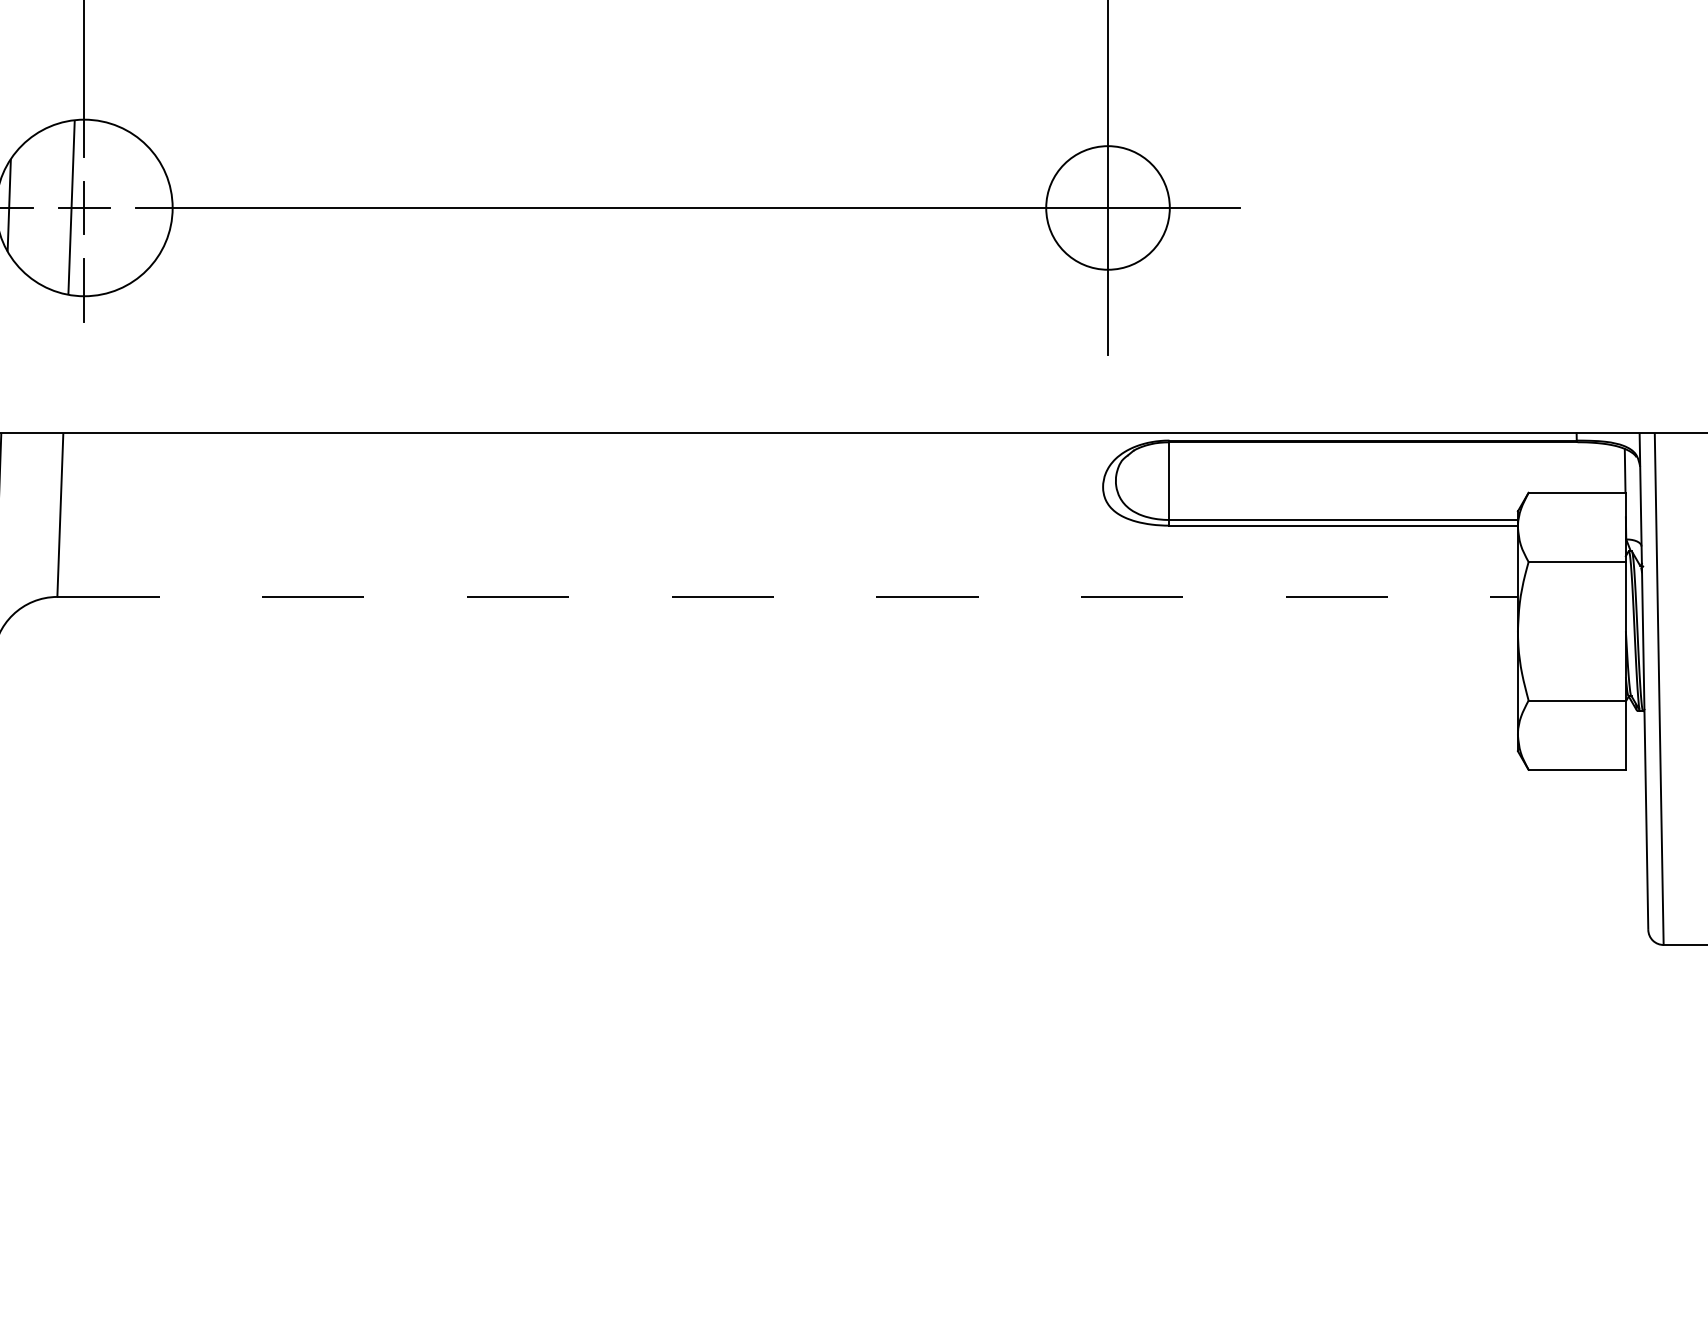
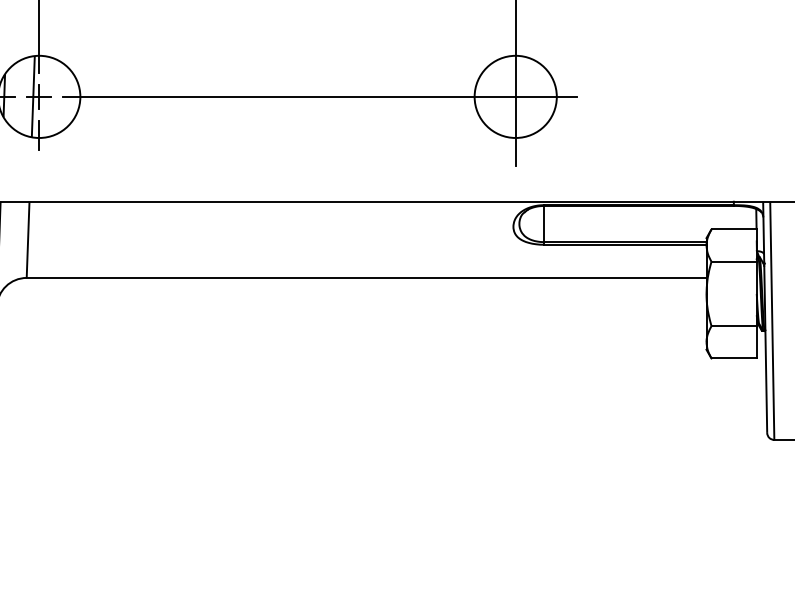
circle: (1107, 207) -> (515, 96), size x1.43
line: (787, 595) -> (366, 277), dashed -> solid

